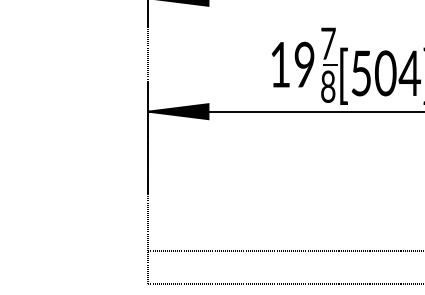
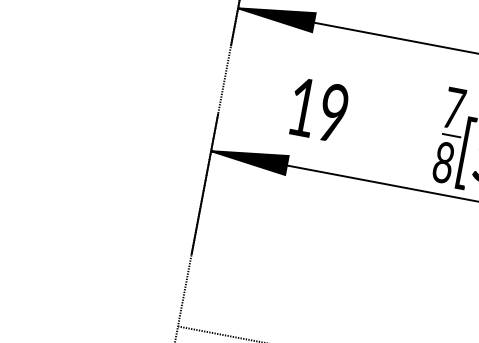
text: (292, 64) -> (318, 109), moved

